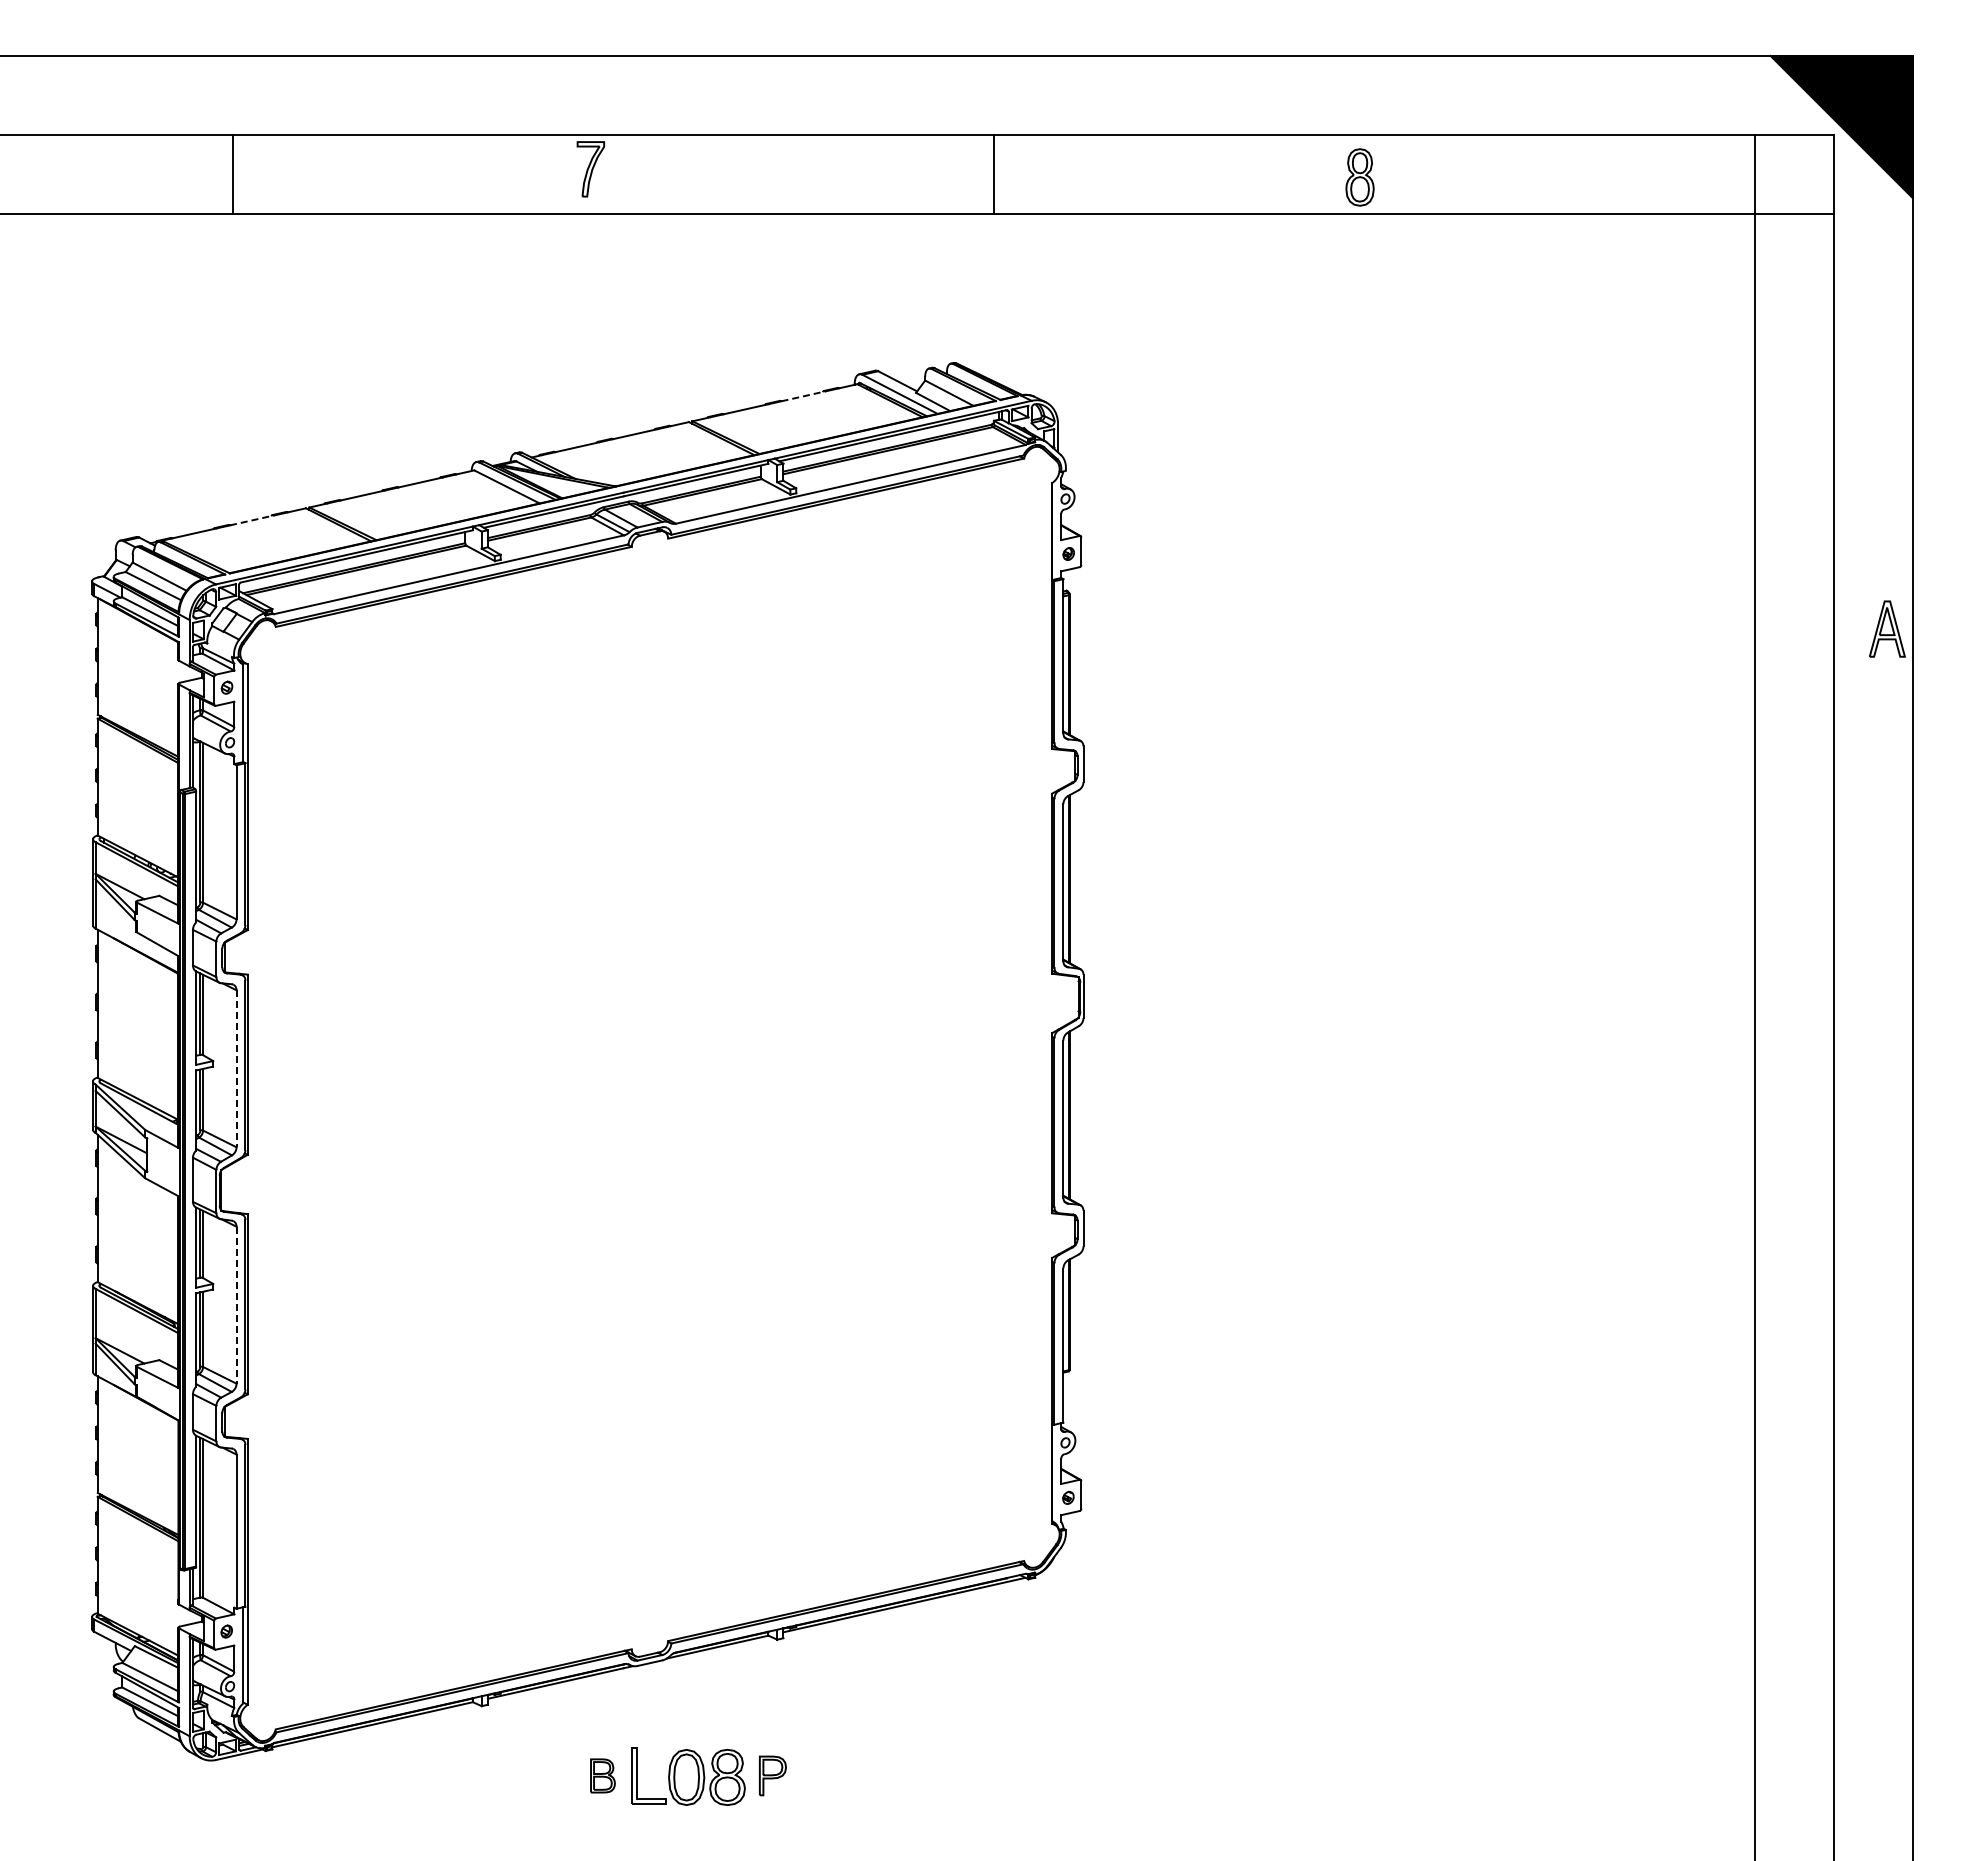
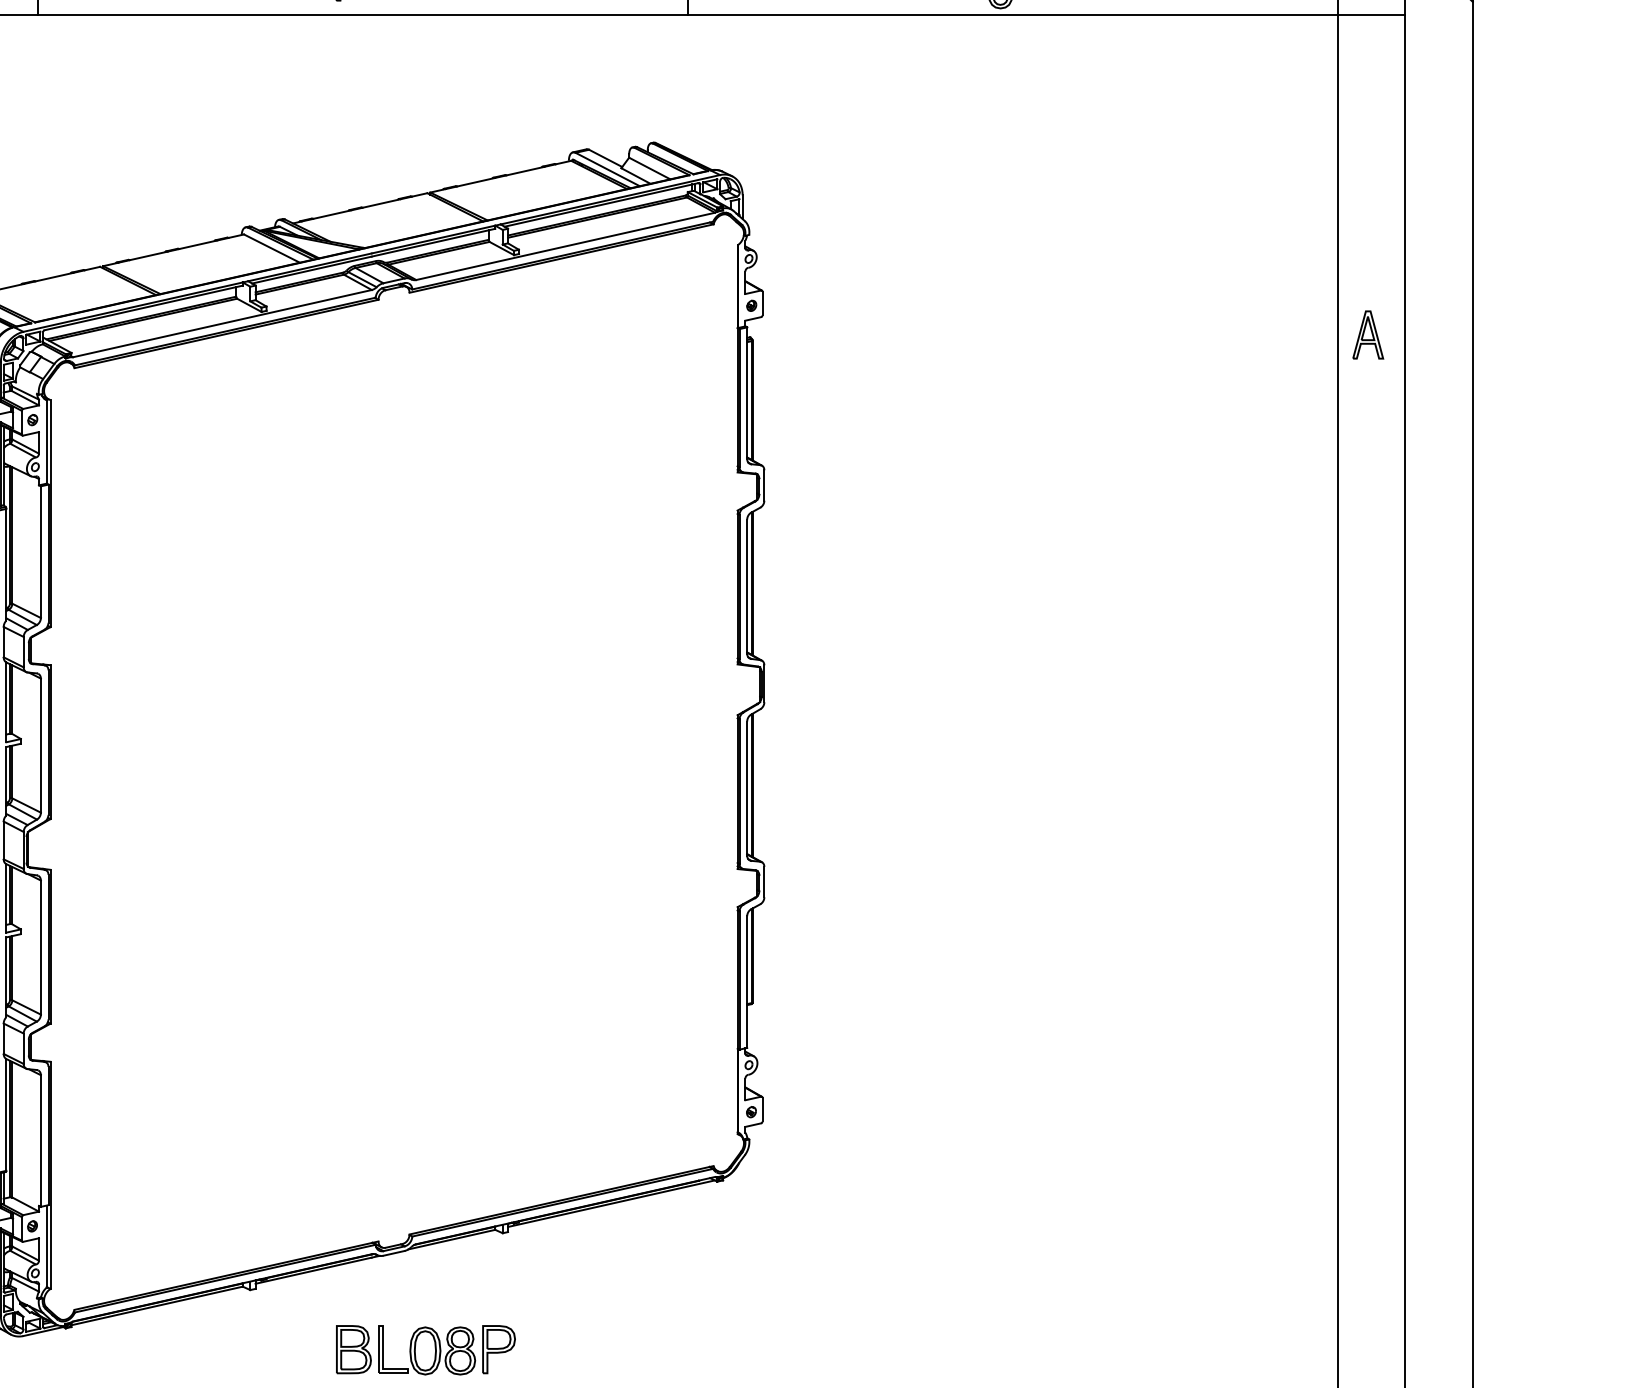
line: (803, 396) -> (525, 171), dashed -> solid
line: (252, 520) -> (54, 277), dashed -> solid
part: (1887, 628) -> (1368, 334), moved
line: (236, 1069) -> (40, 746), dashed -> solid
line: (236, 1305) -> (40, 947), dashed -> solid
part: (602, 1775) -> (353, 1349), size x1.67
part: (772, 1775) -> (498, 1349), size x1.43

